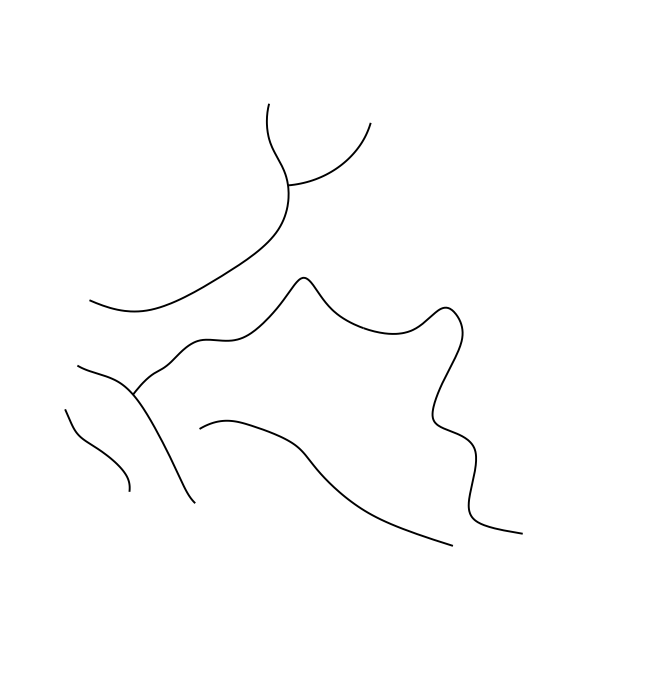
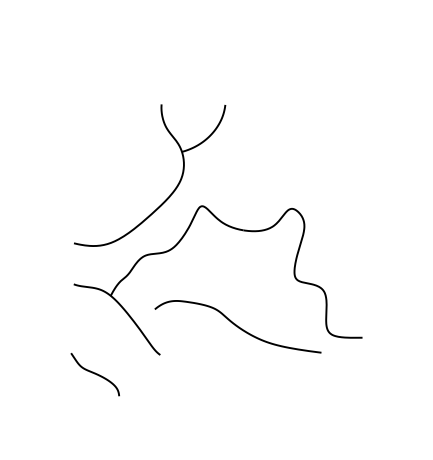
curve: (96, 450) -> (94, 374), moved

